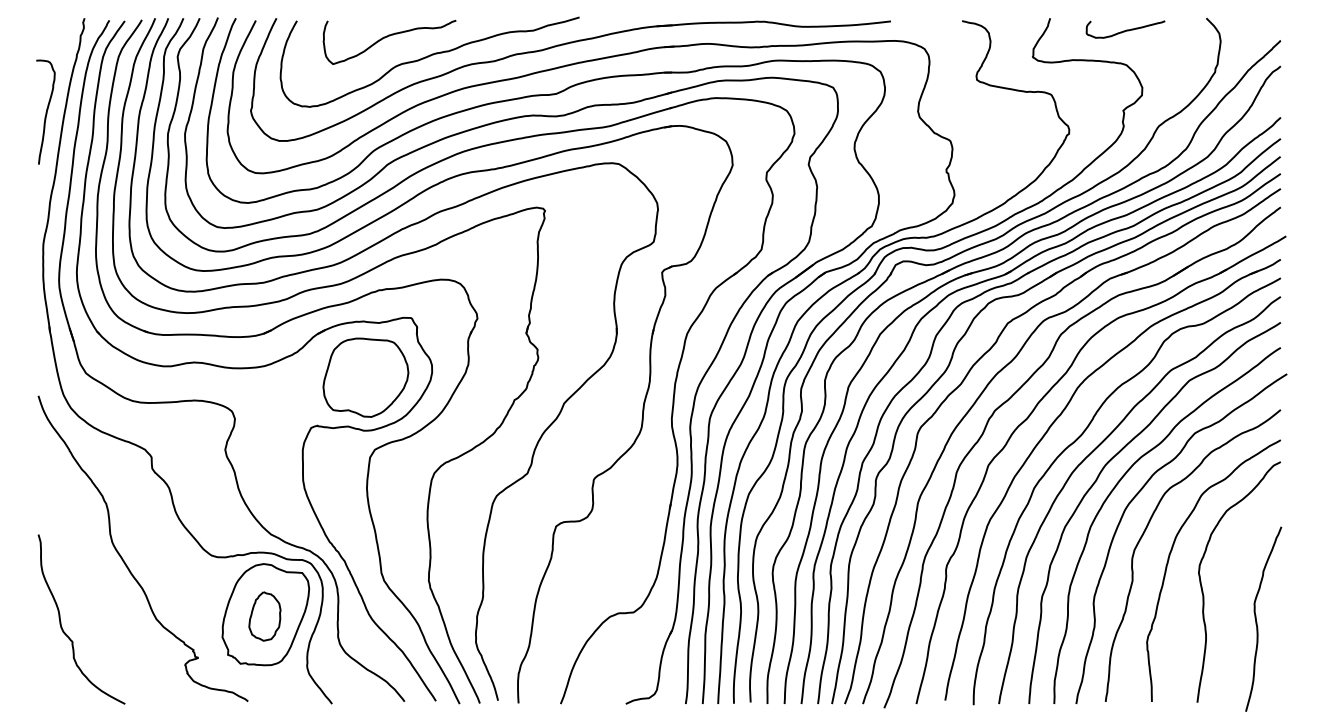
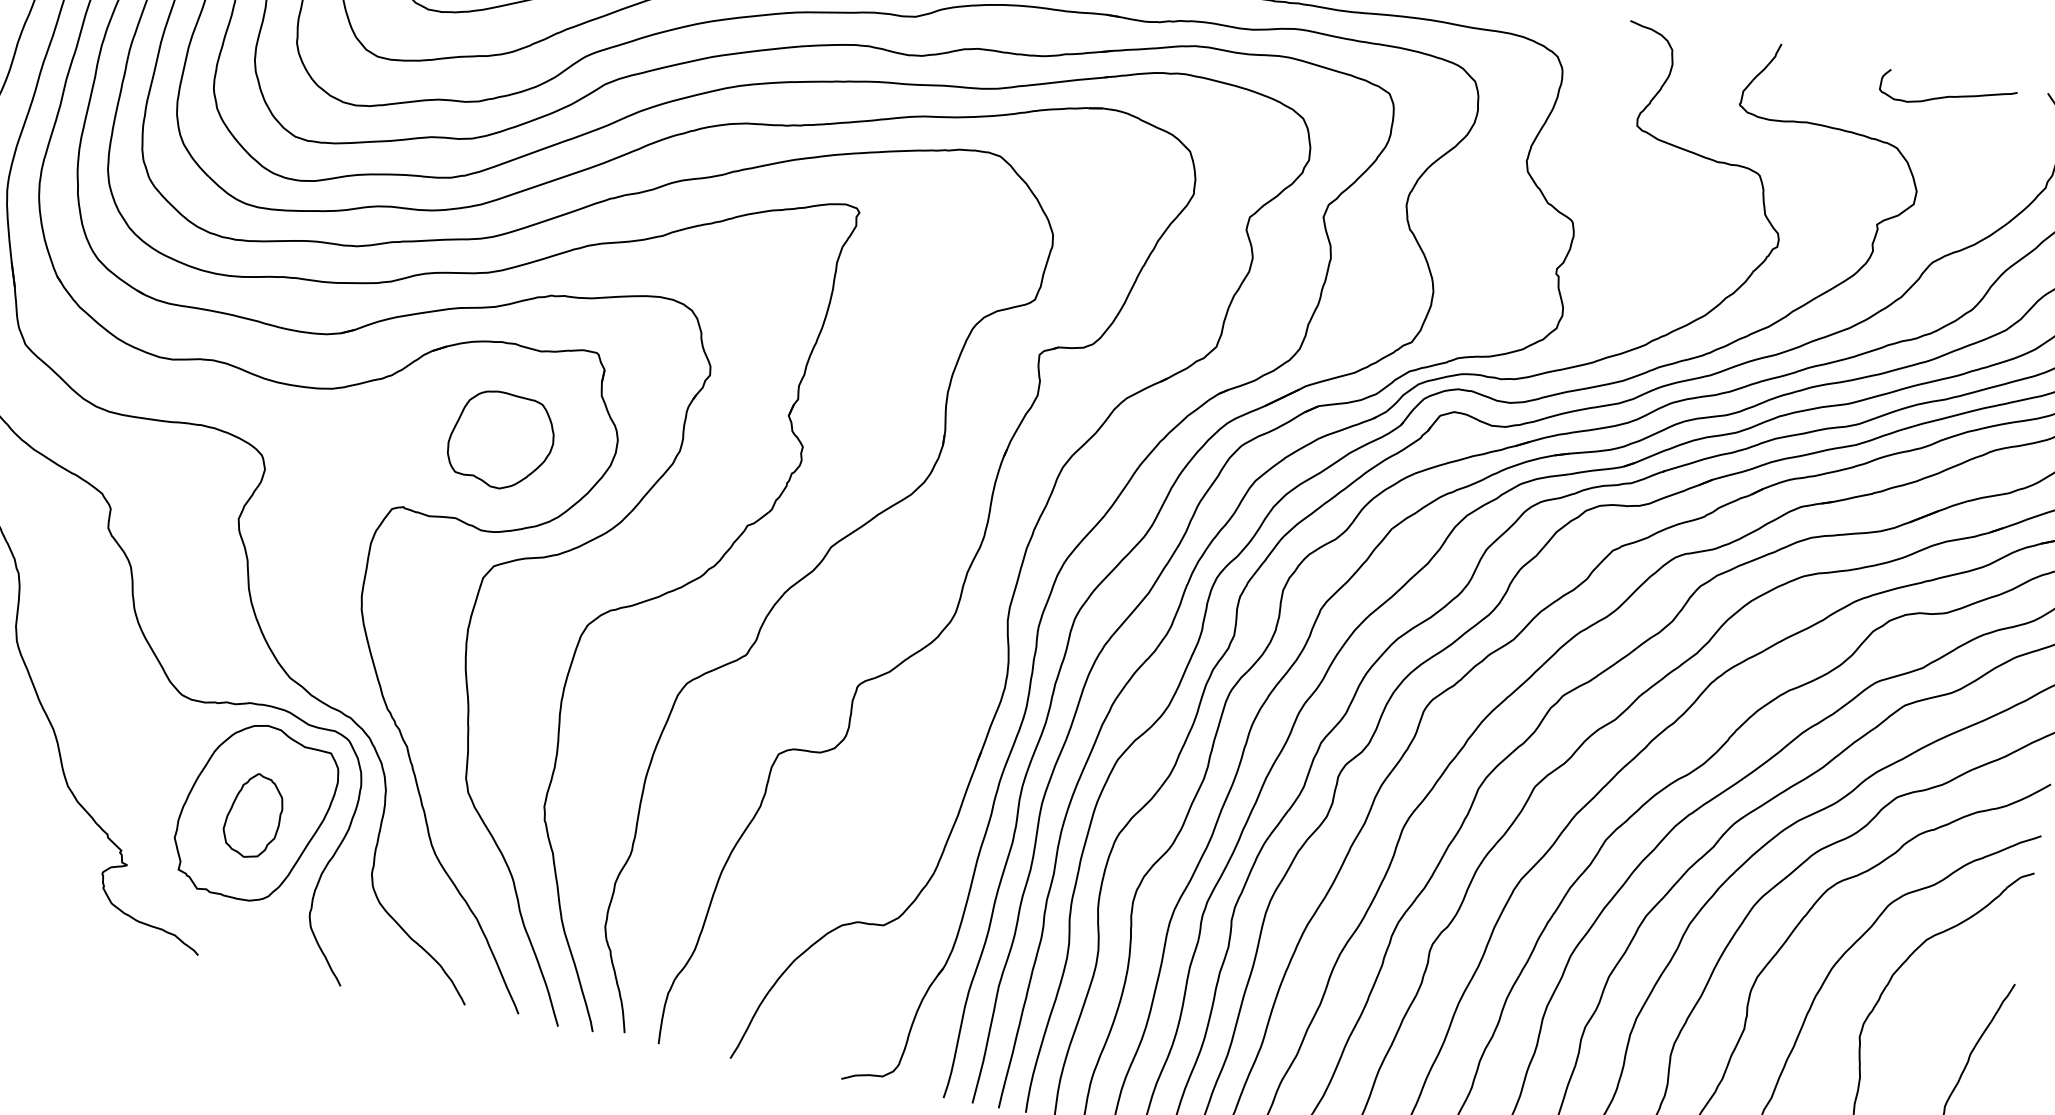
curve: (1126, 29) -> (1948, 94), moved
part: (365, 377) -> (500, 440), size x0.7

